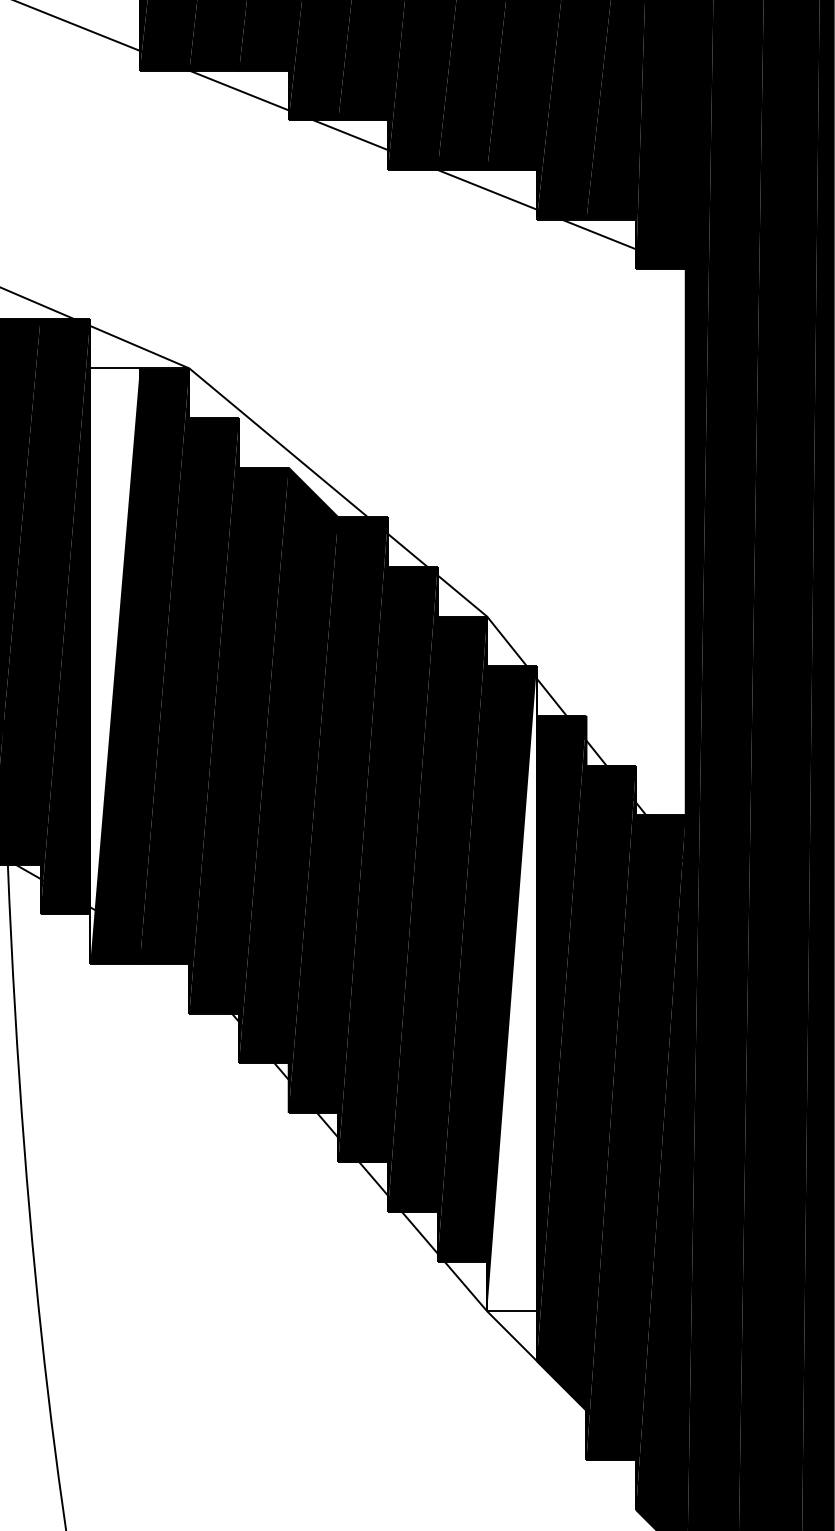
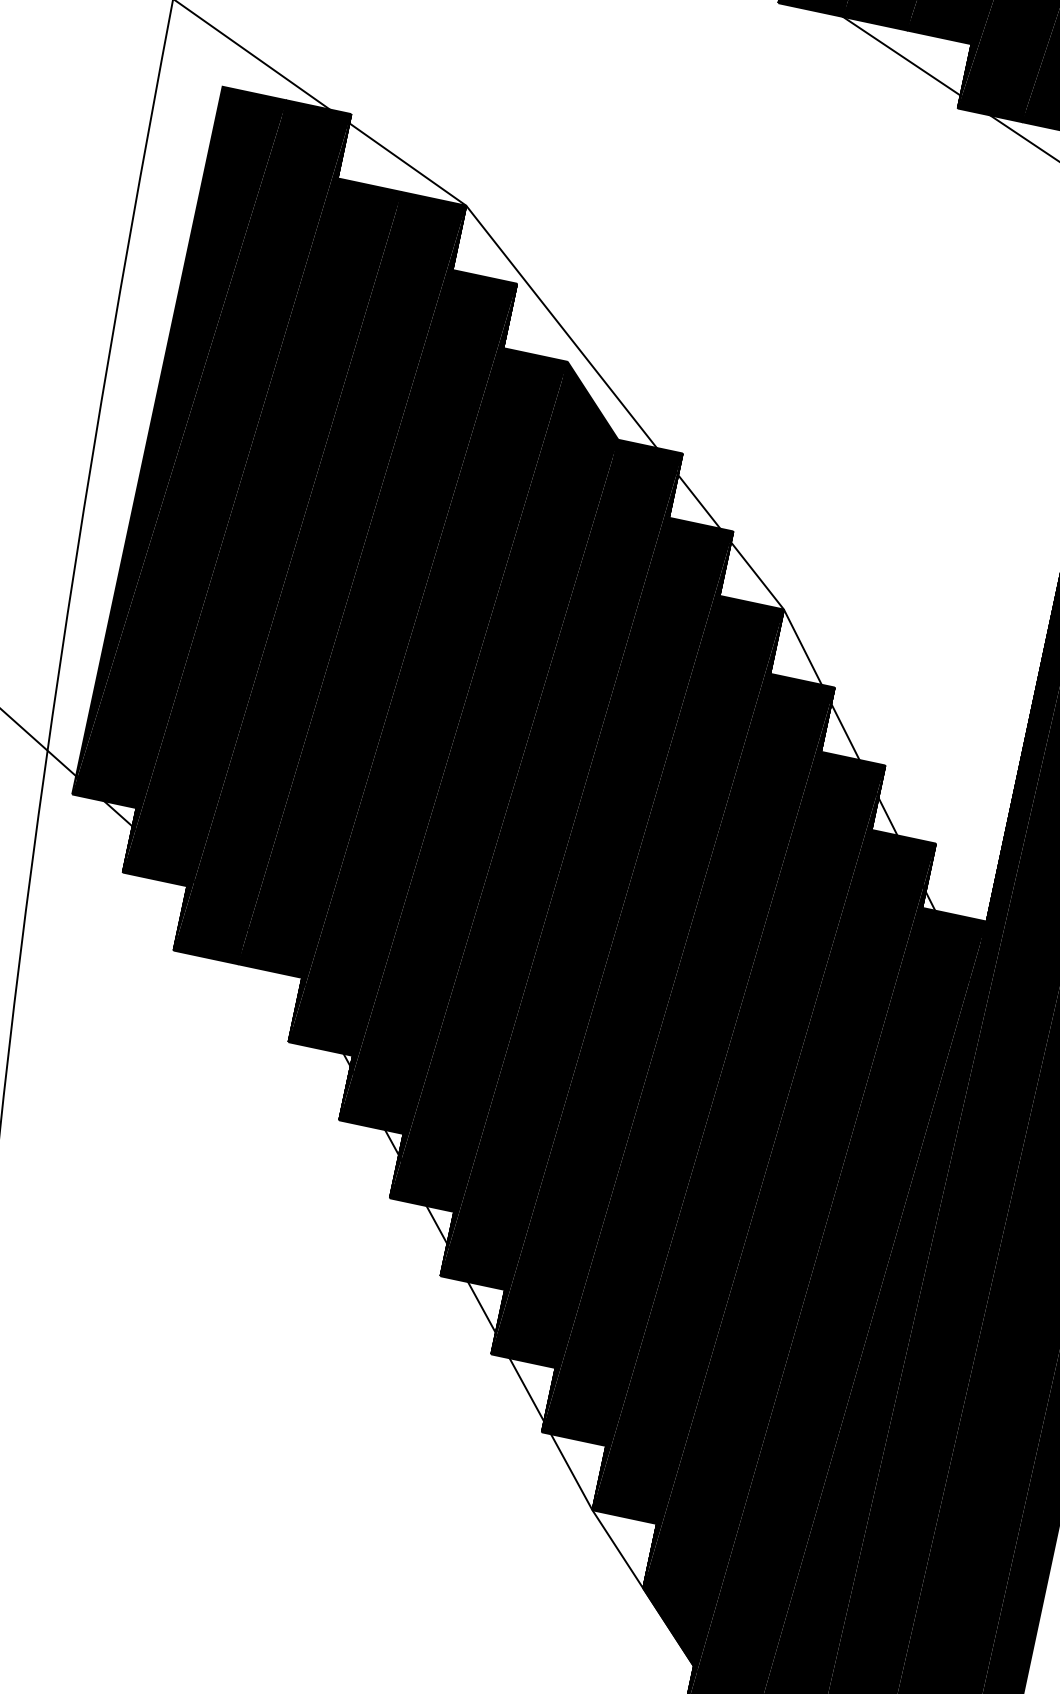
fill: (114, 665) -> (287, 570), added
fill: (511, 988) -> (712, 1098), added

